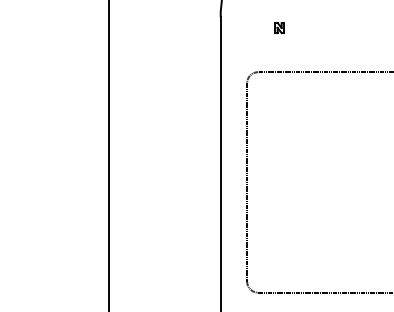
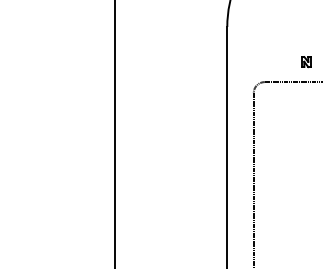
part: (279, 28) -> (306, 62), moved

